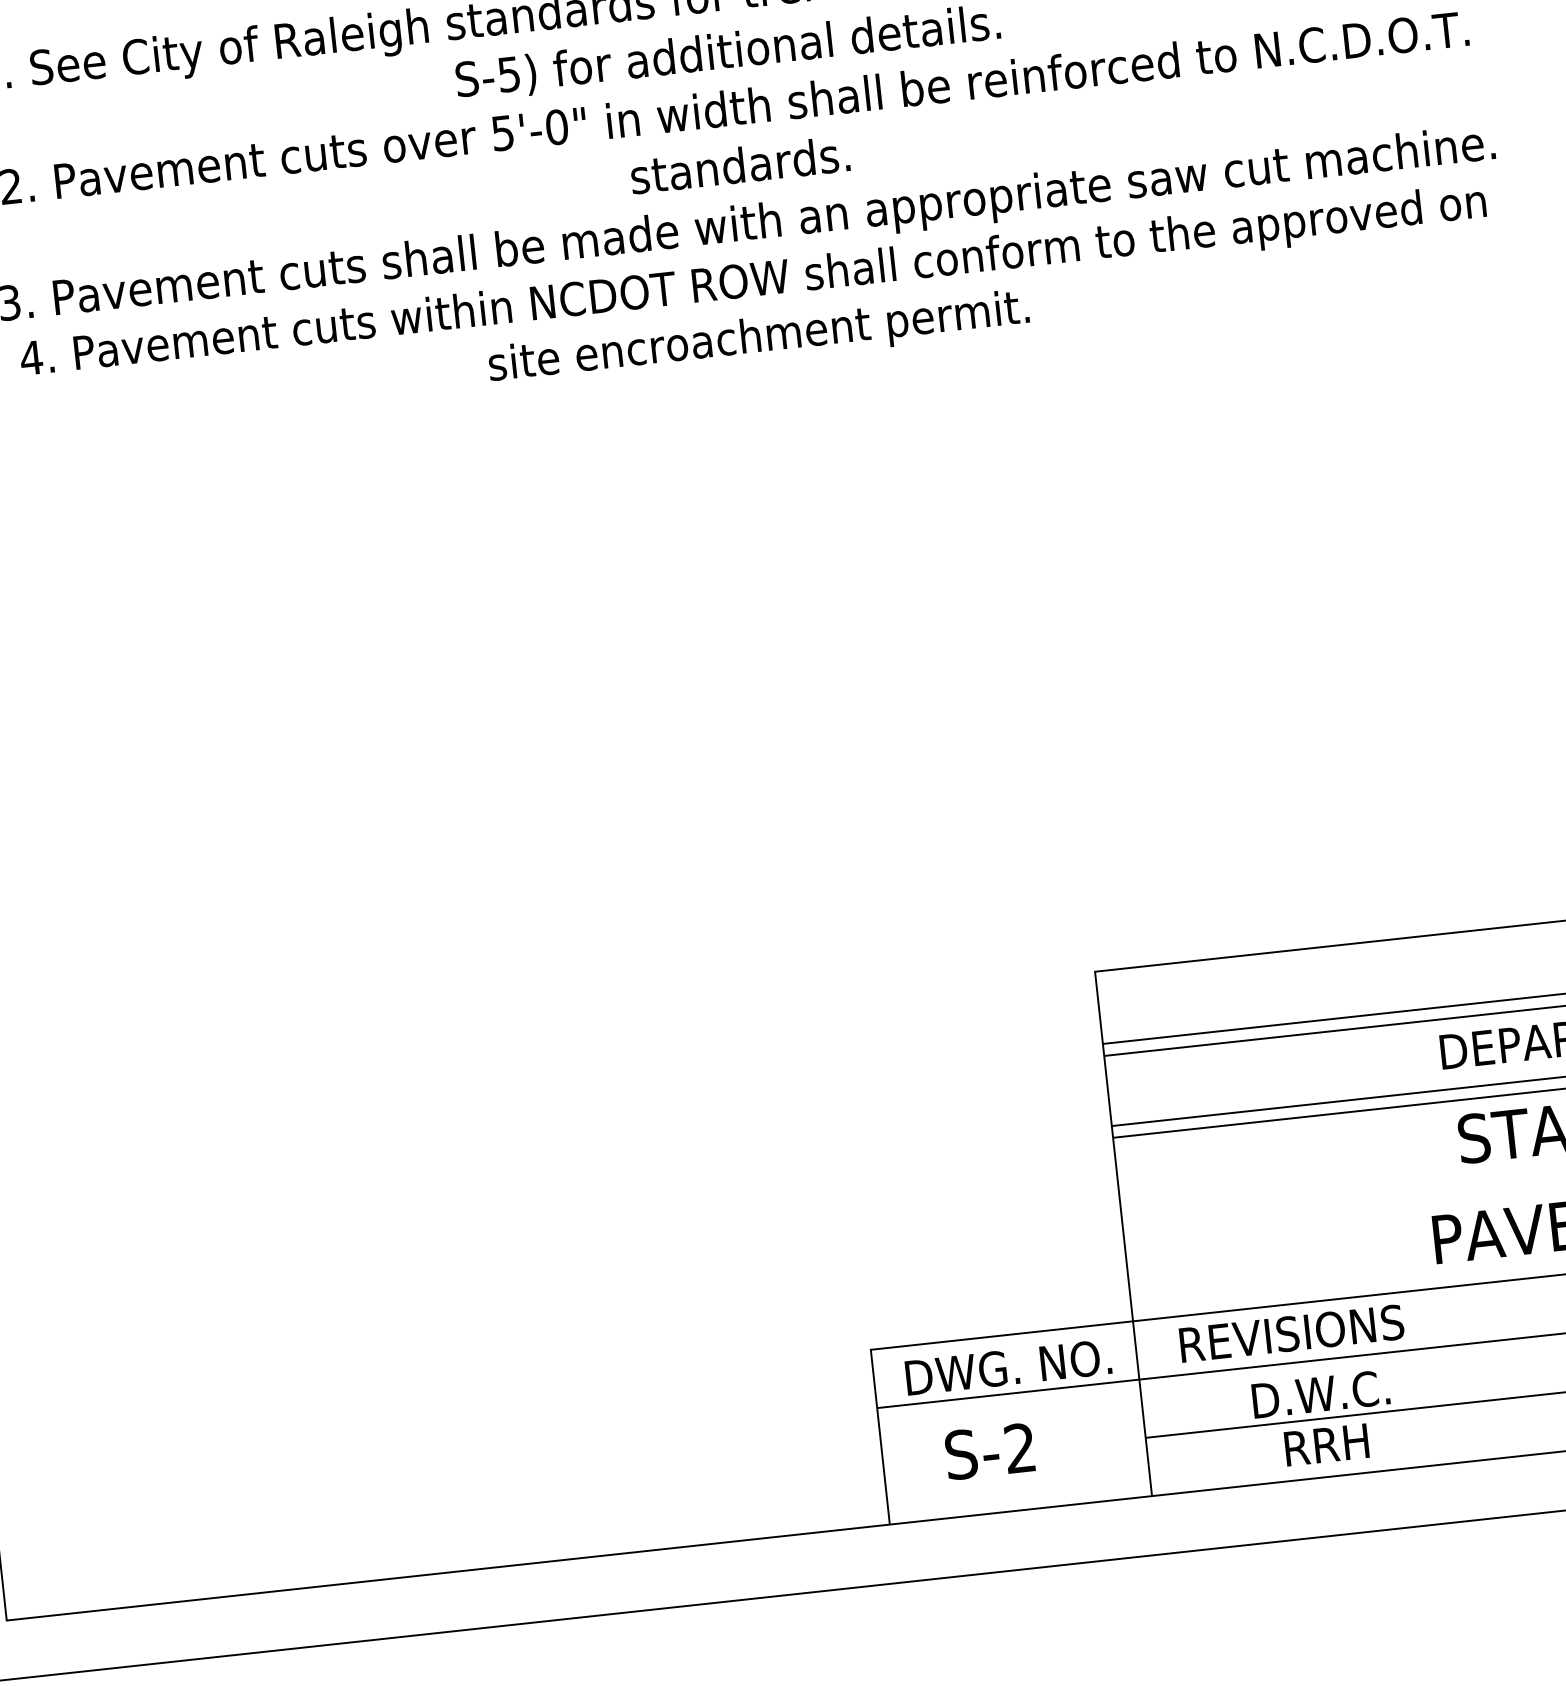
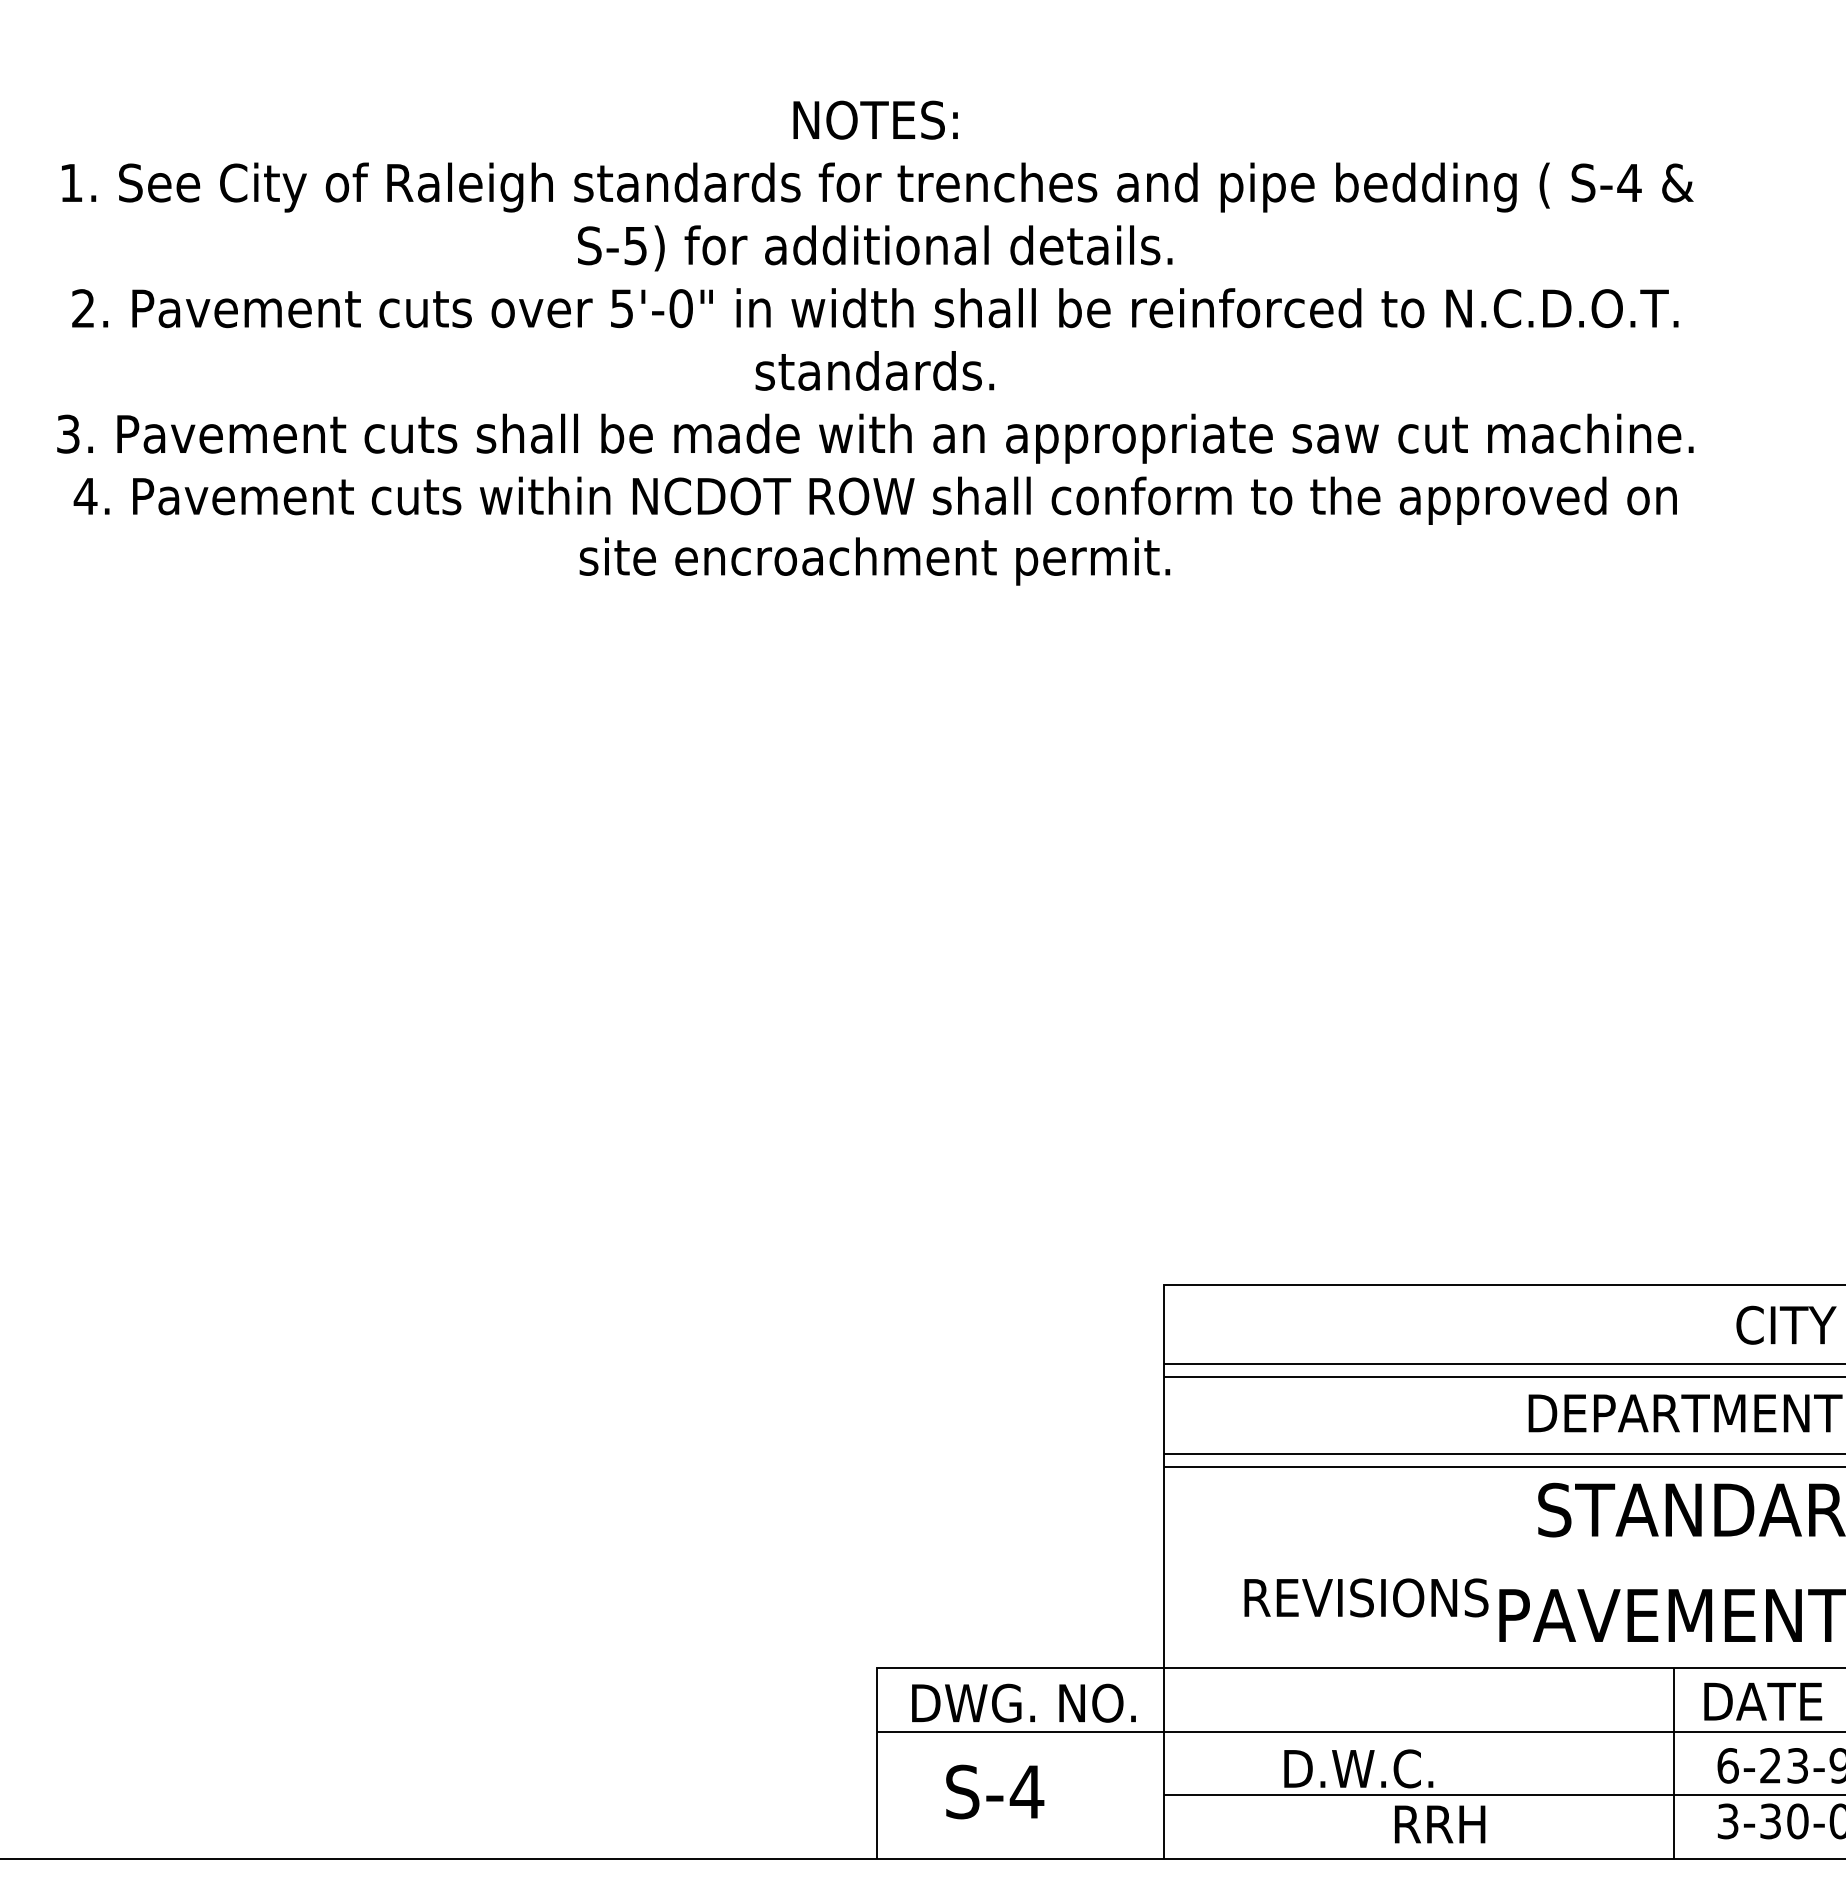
text: (1291, 1333) -> (1366, 1597), moved
text: (1327, 1444) -> (1440, 1824), moved
text: (1019, 1447) -> (1026, 1791), S-2 -> S-4

